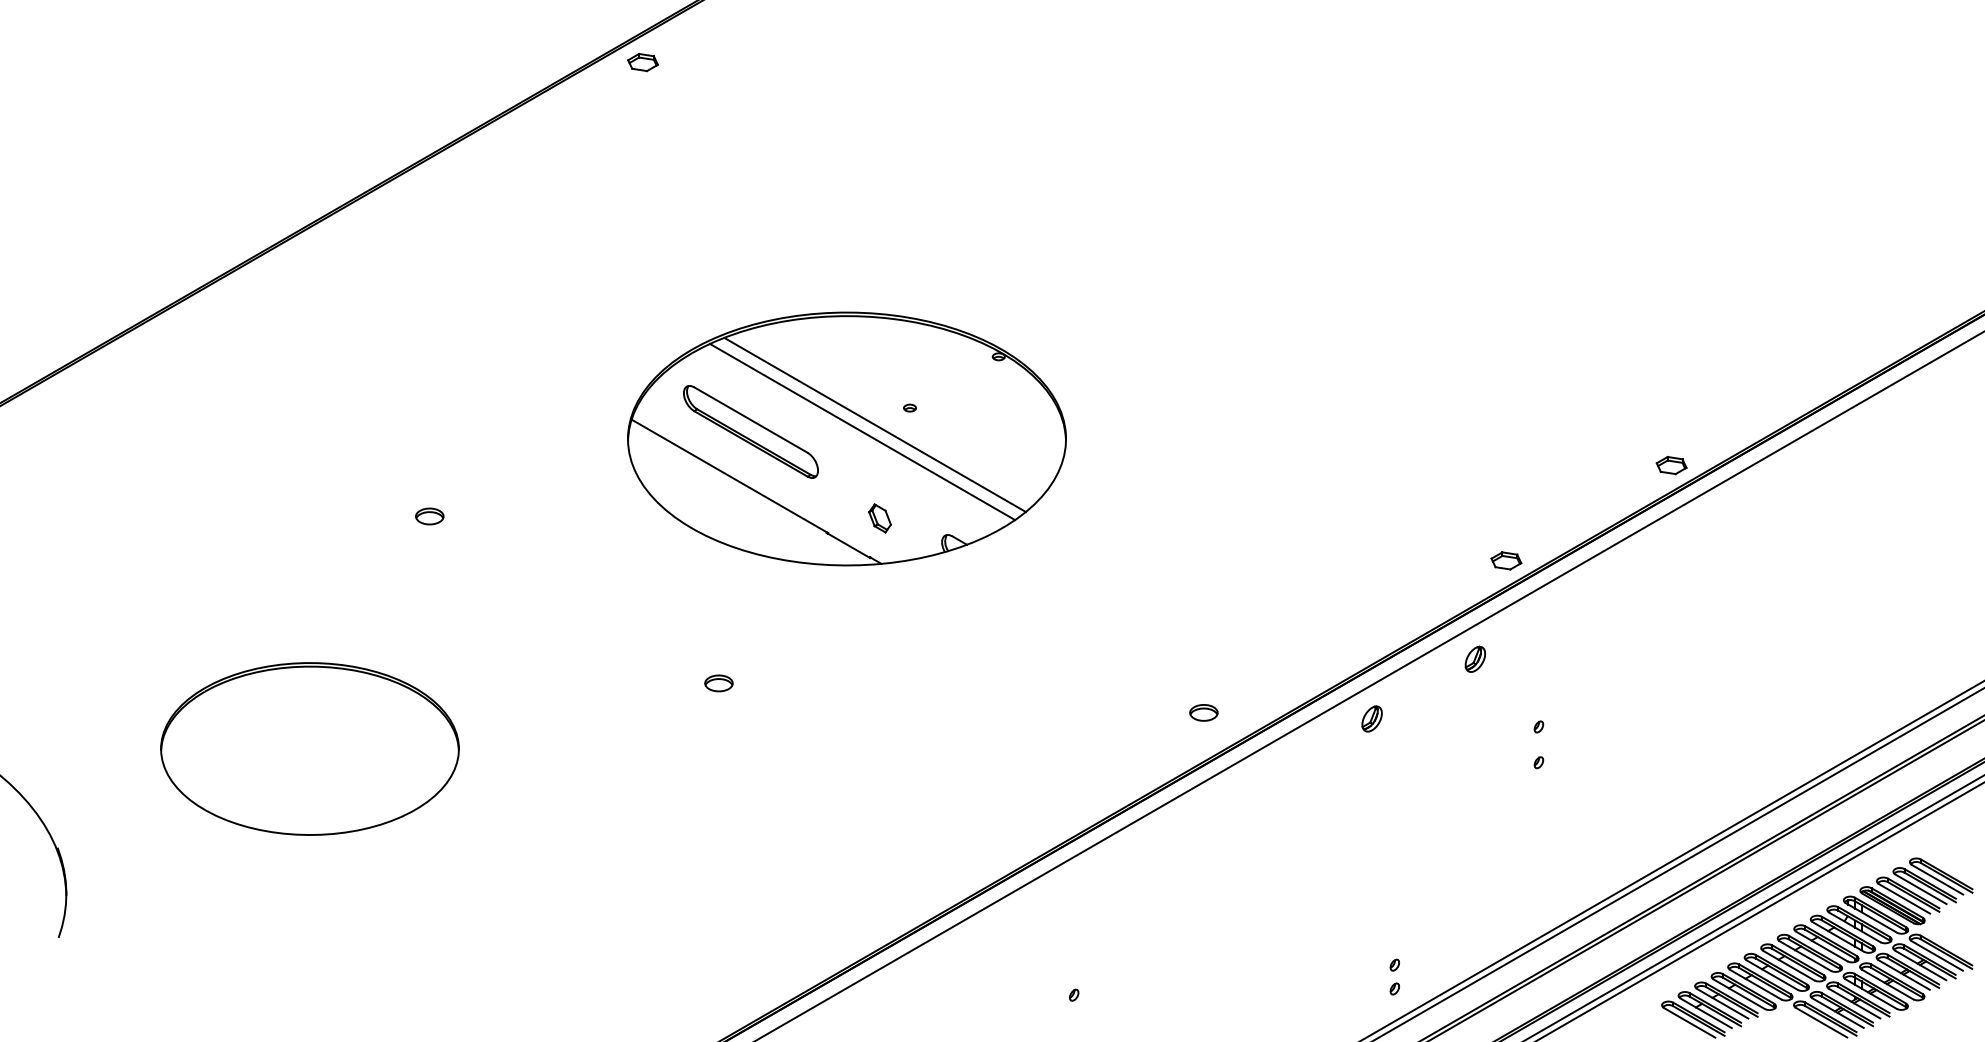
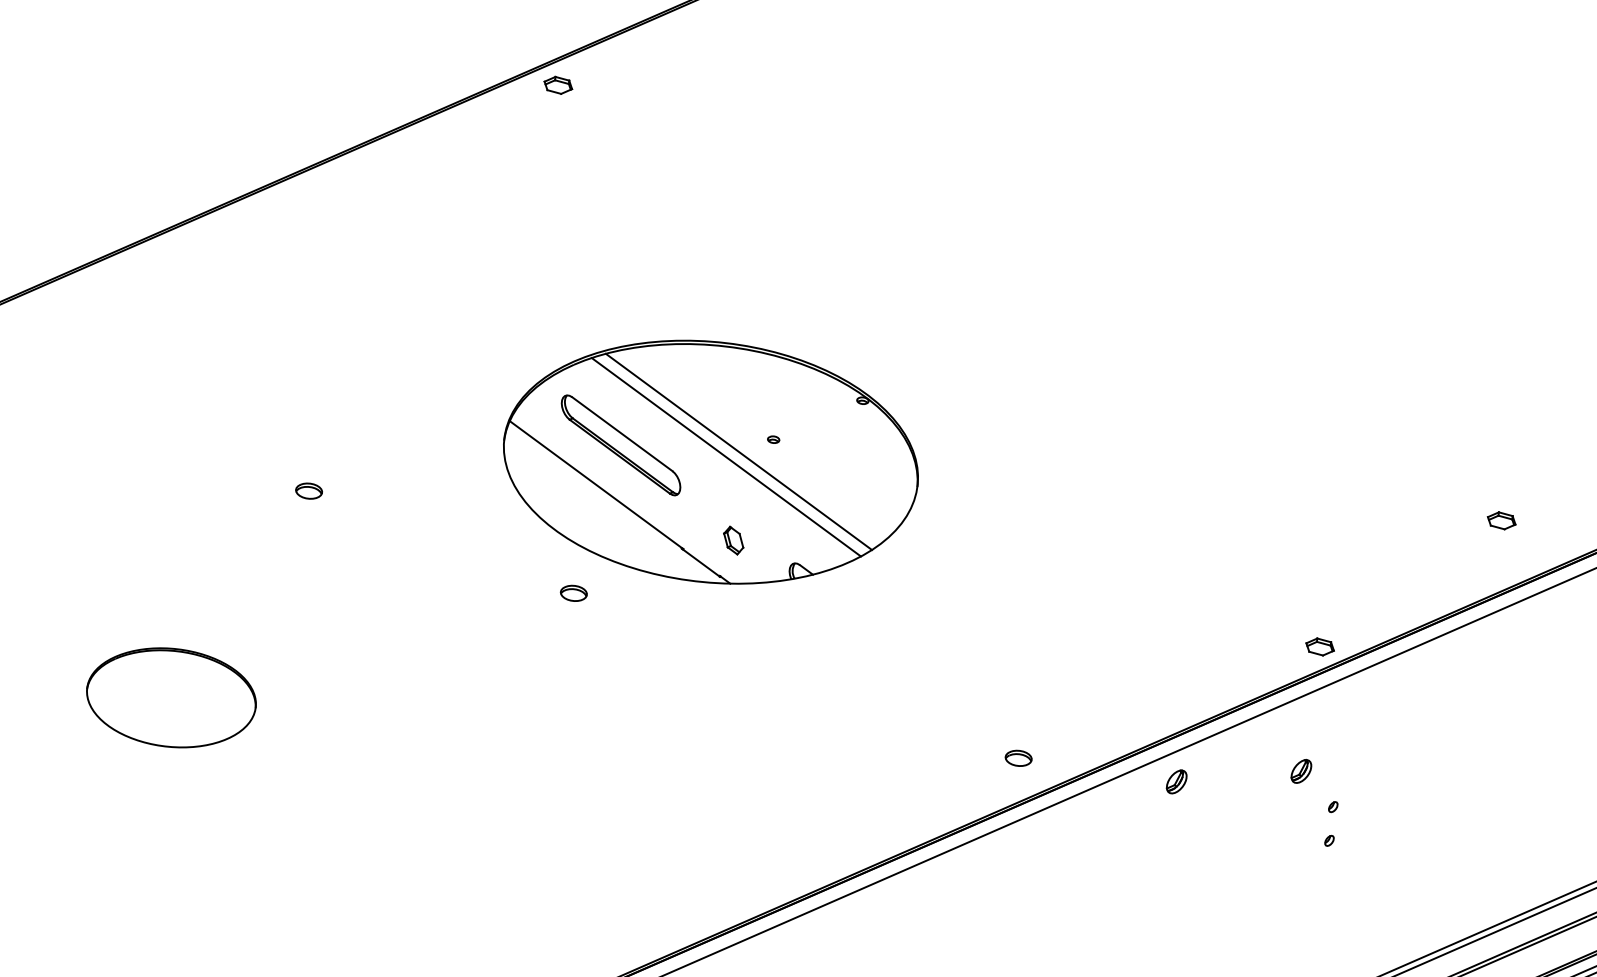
part: (1671, 465) -> (1501, 520), moved
part: (1475, 658) -> (1301, 770), moved
part: (718, 683) -> (573, 593), moved
part: (309, 748) -> (171, 697), size x0.6

